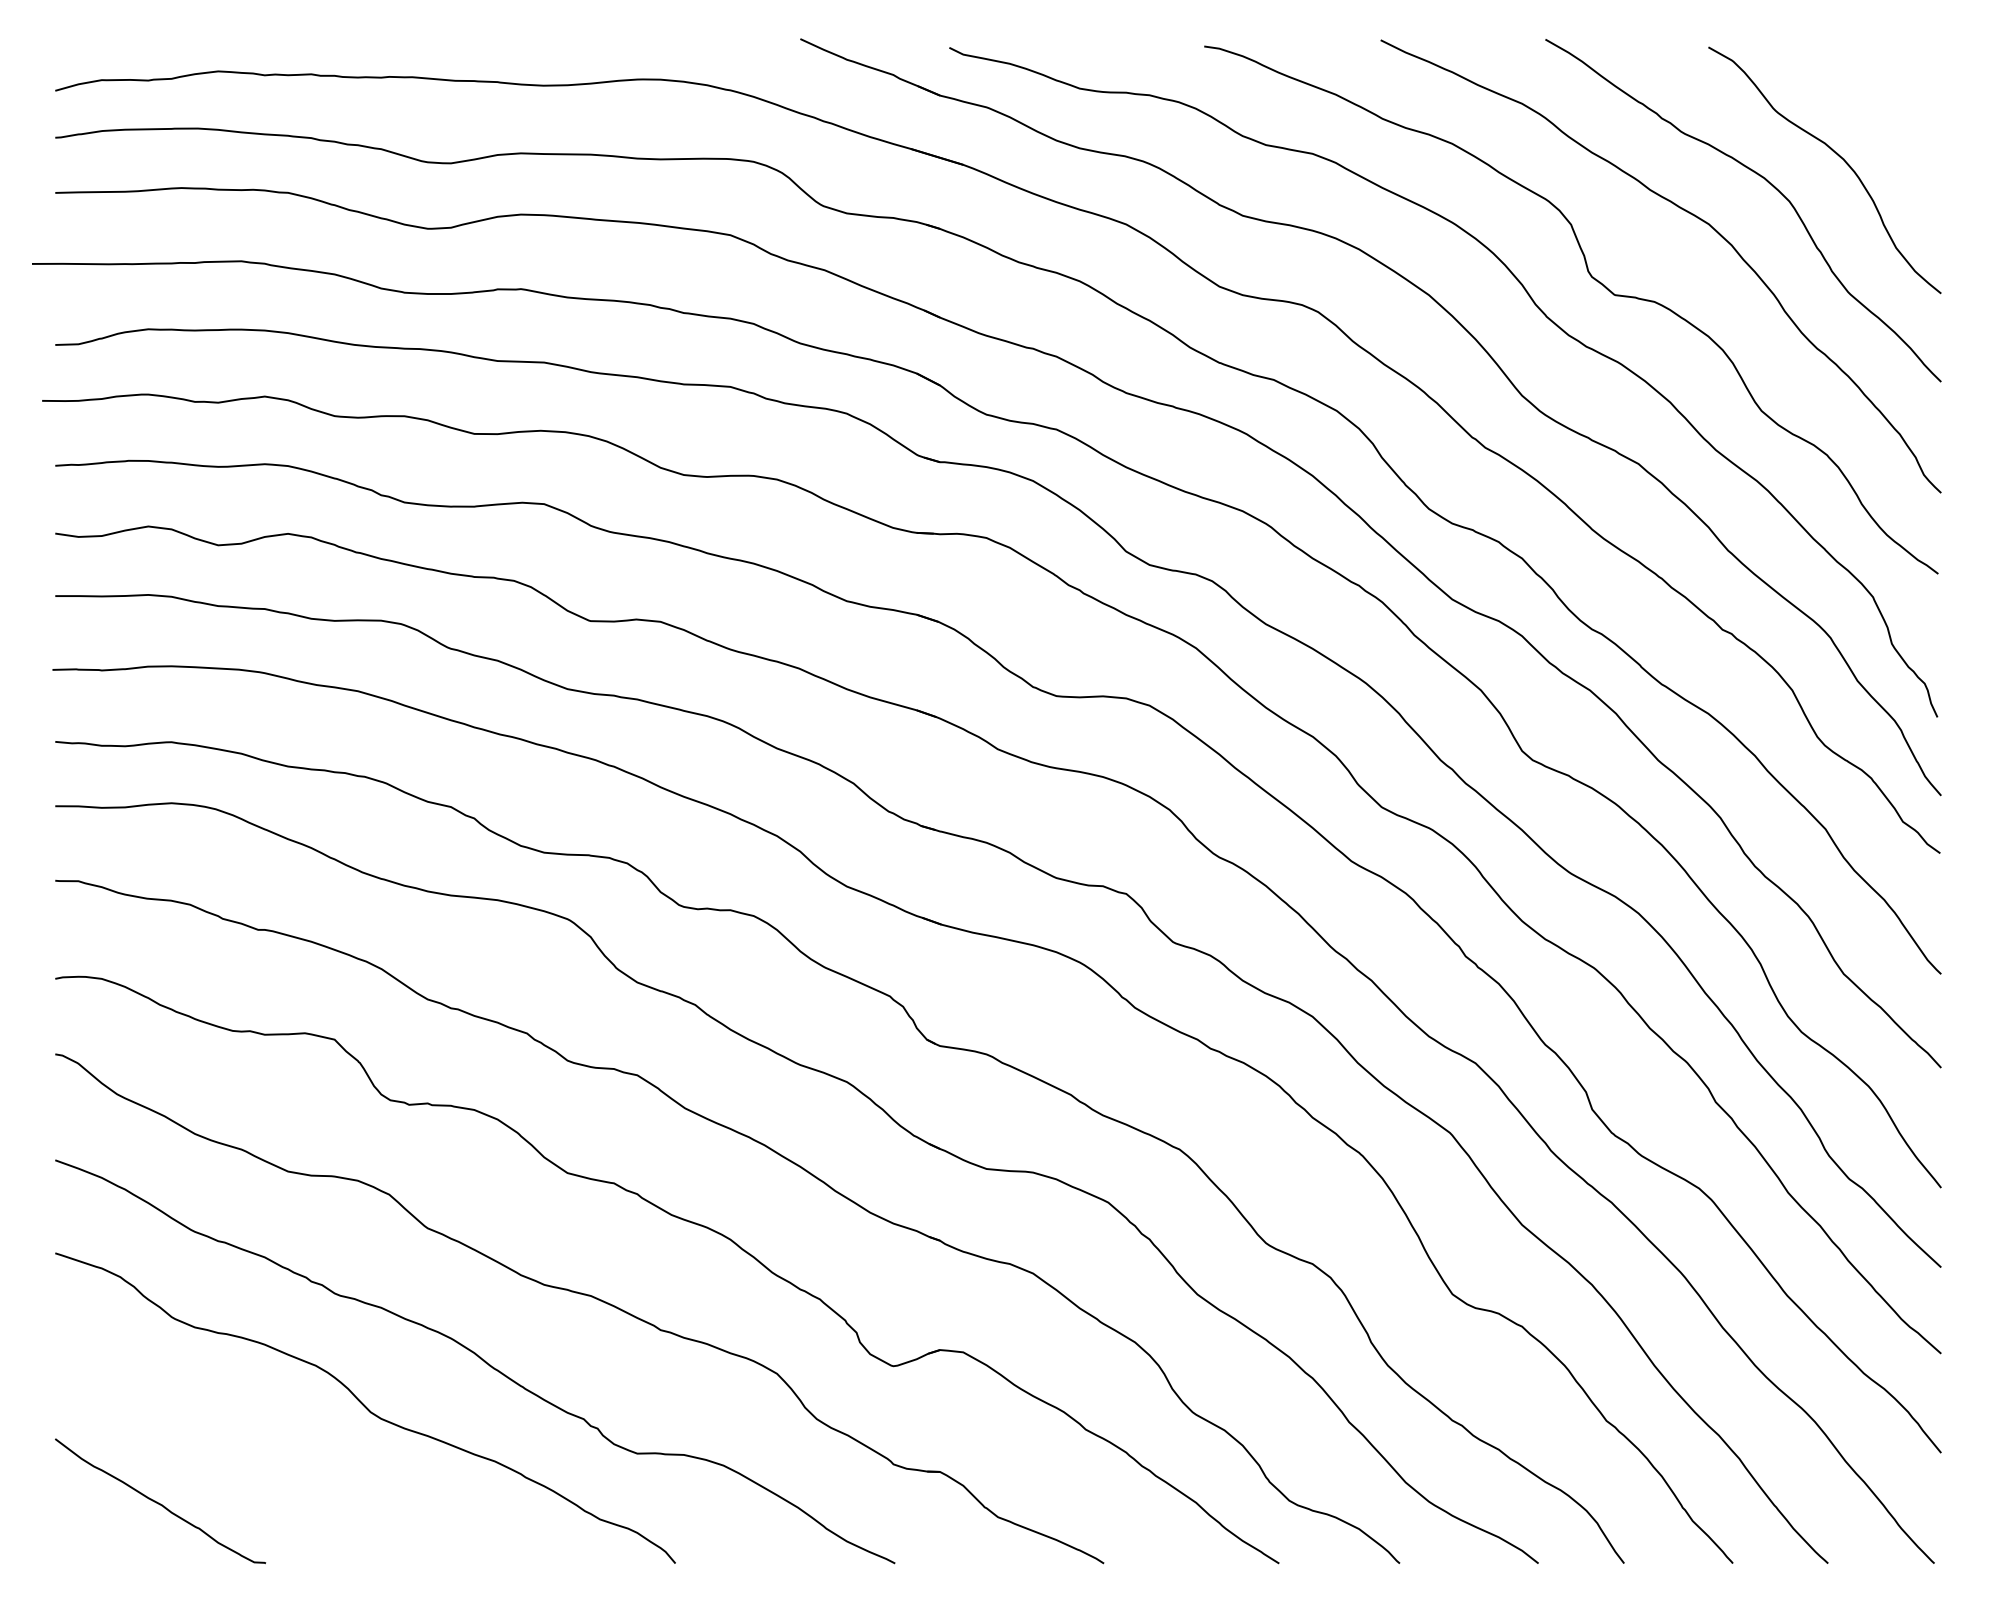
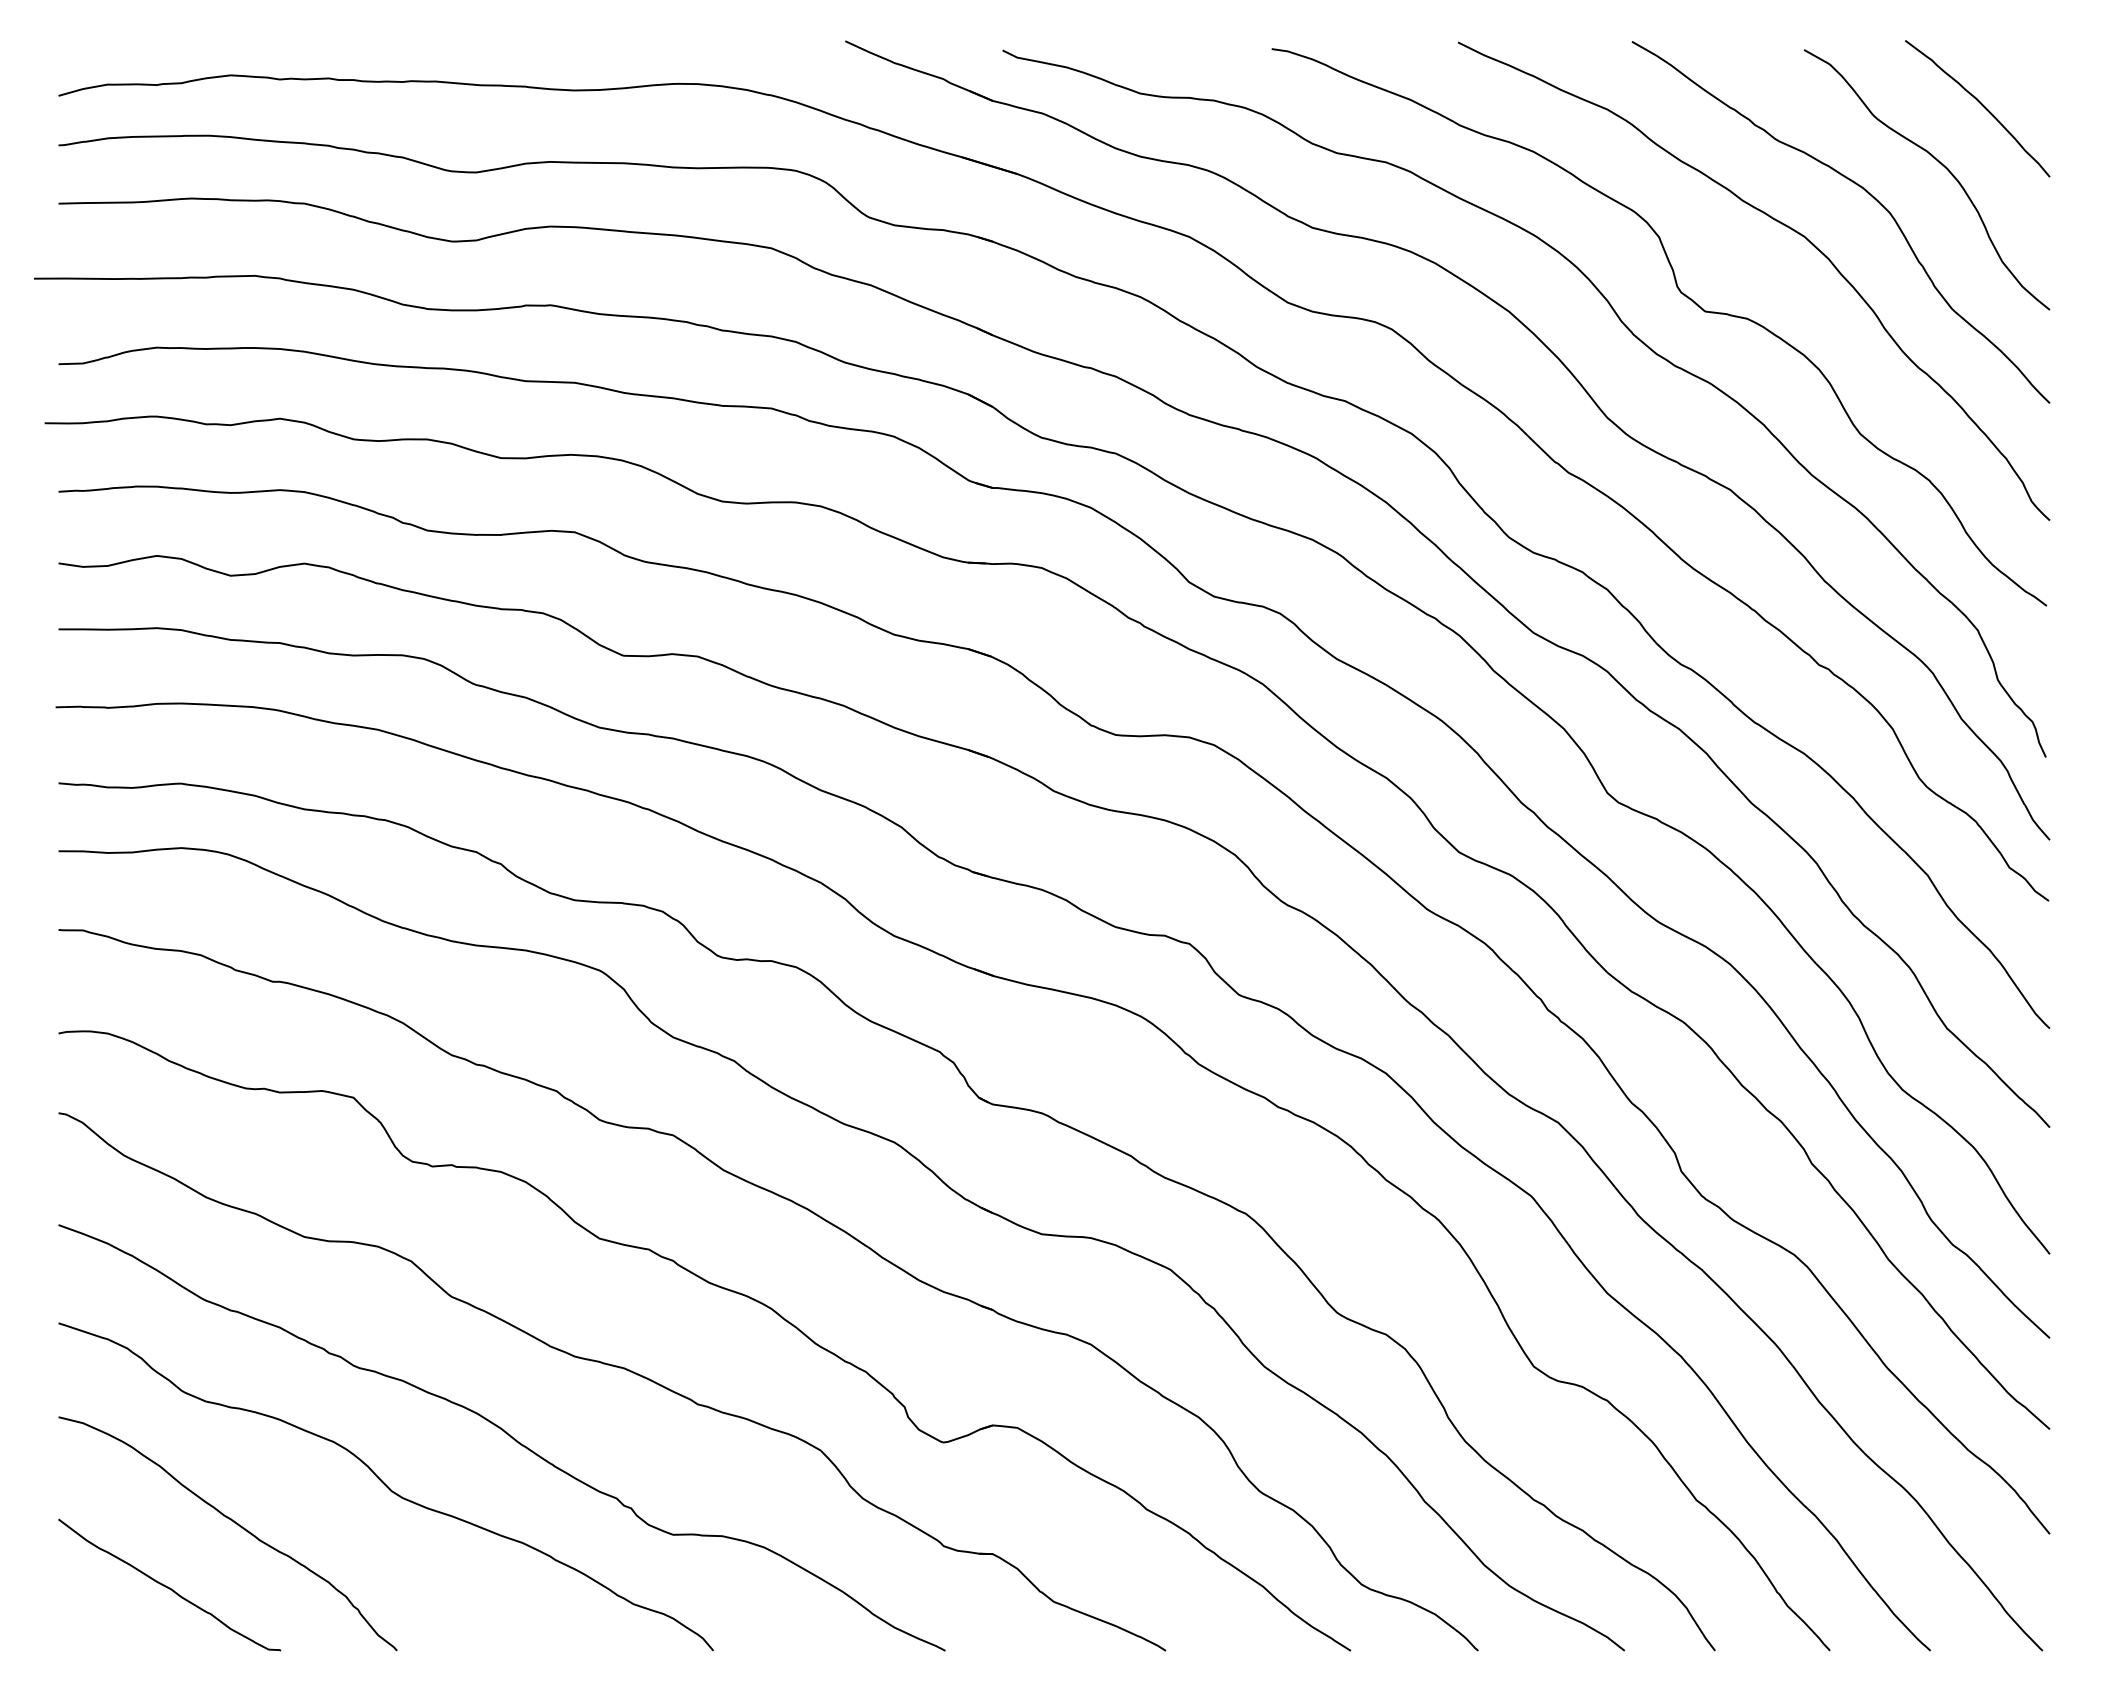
curve: (1875, 98) -> (1980, 104), added
curve: (221, 1442) -> (234, 1523), added

